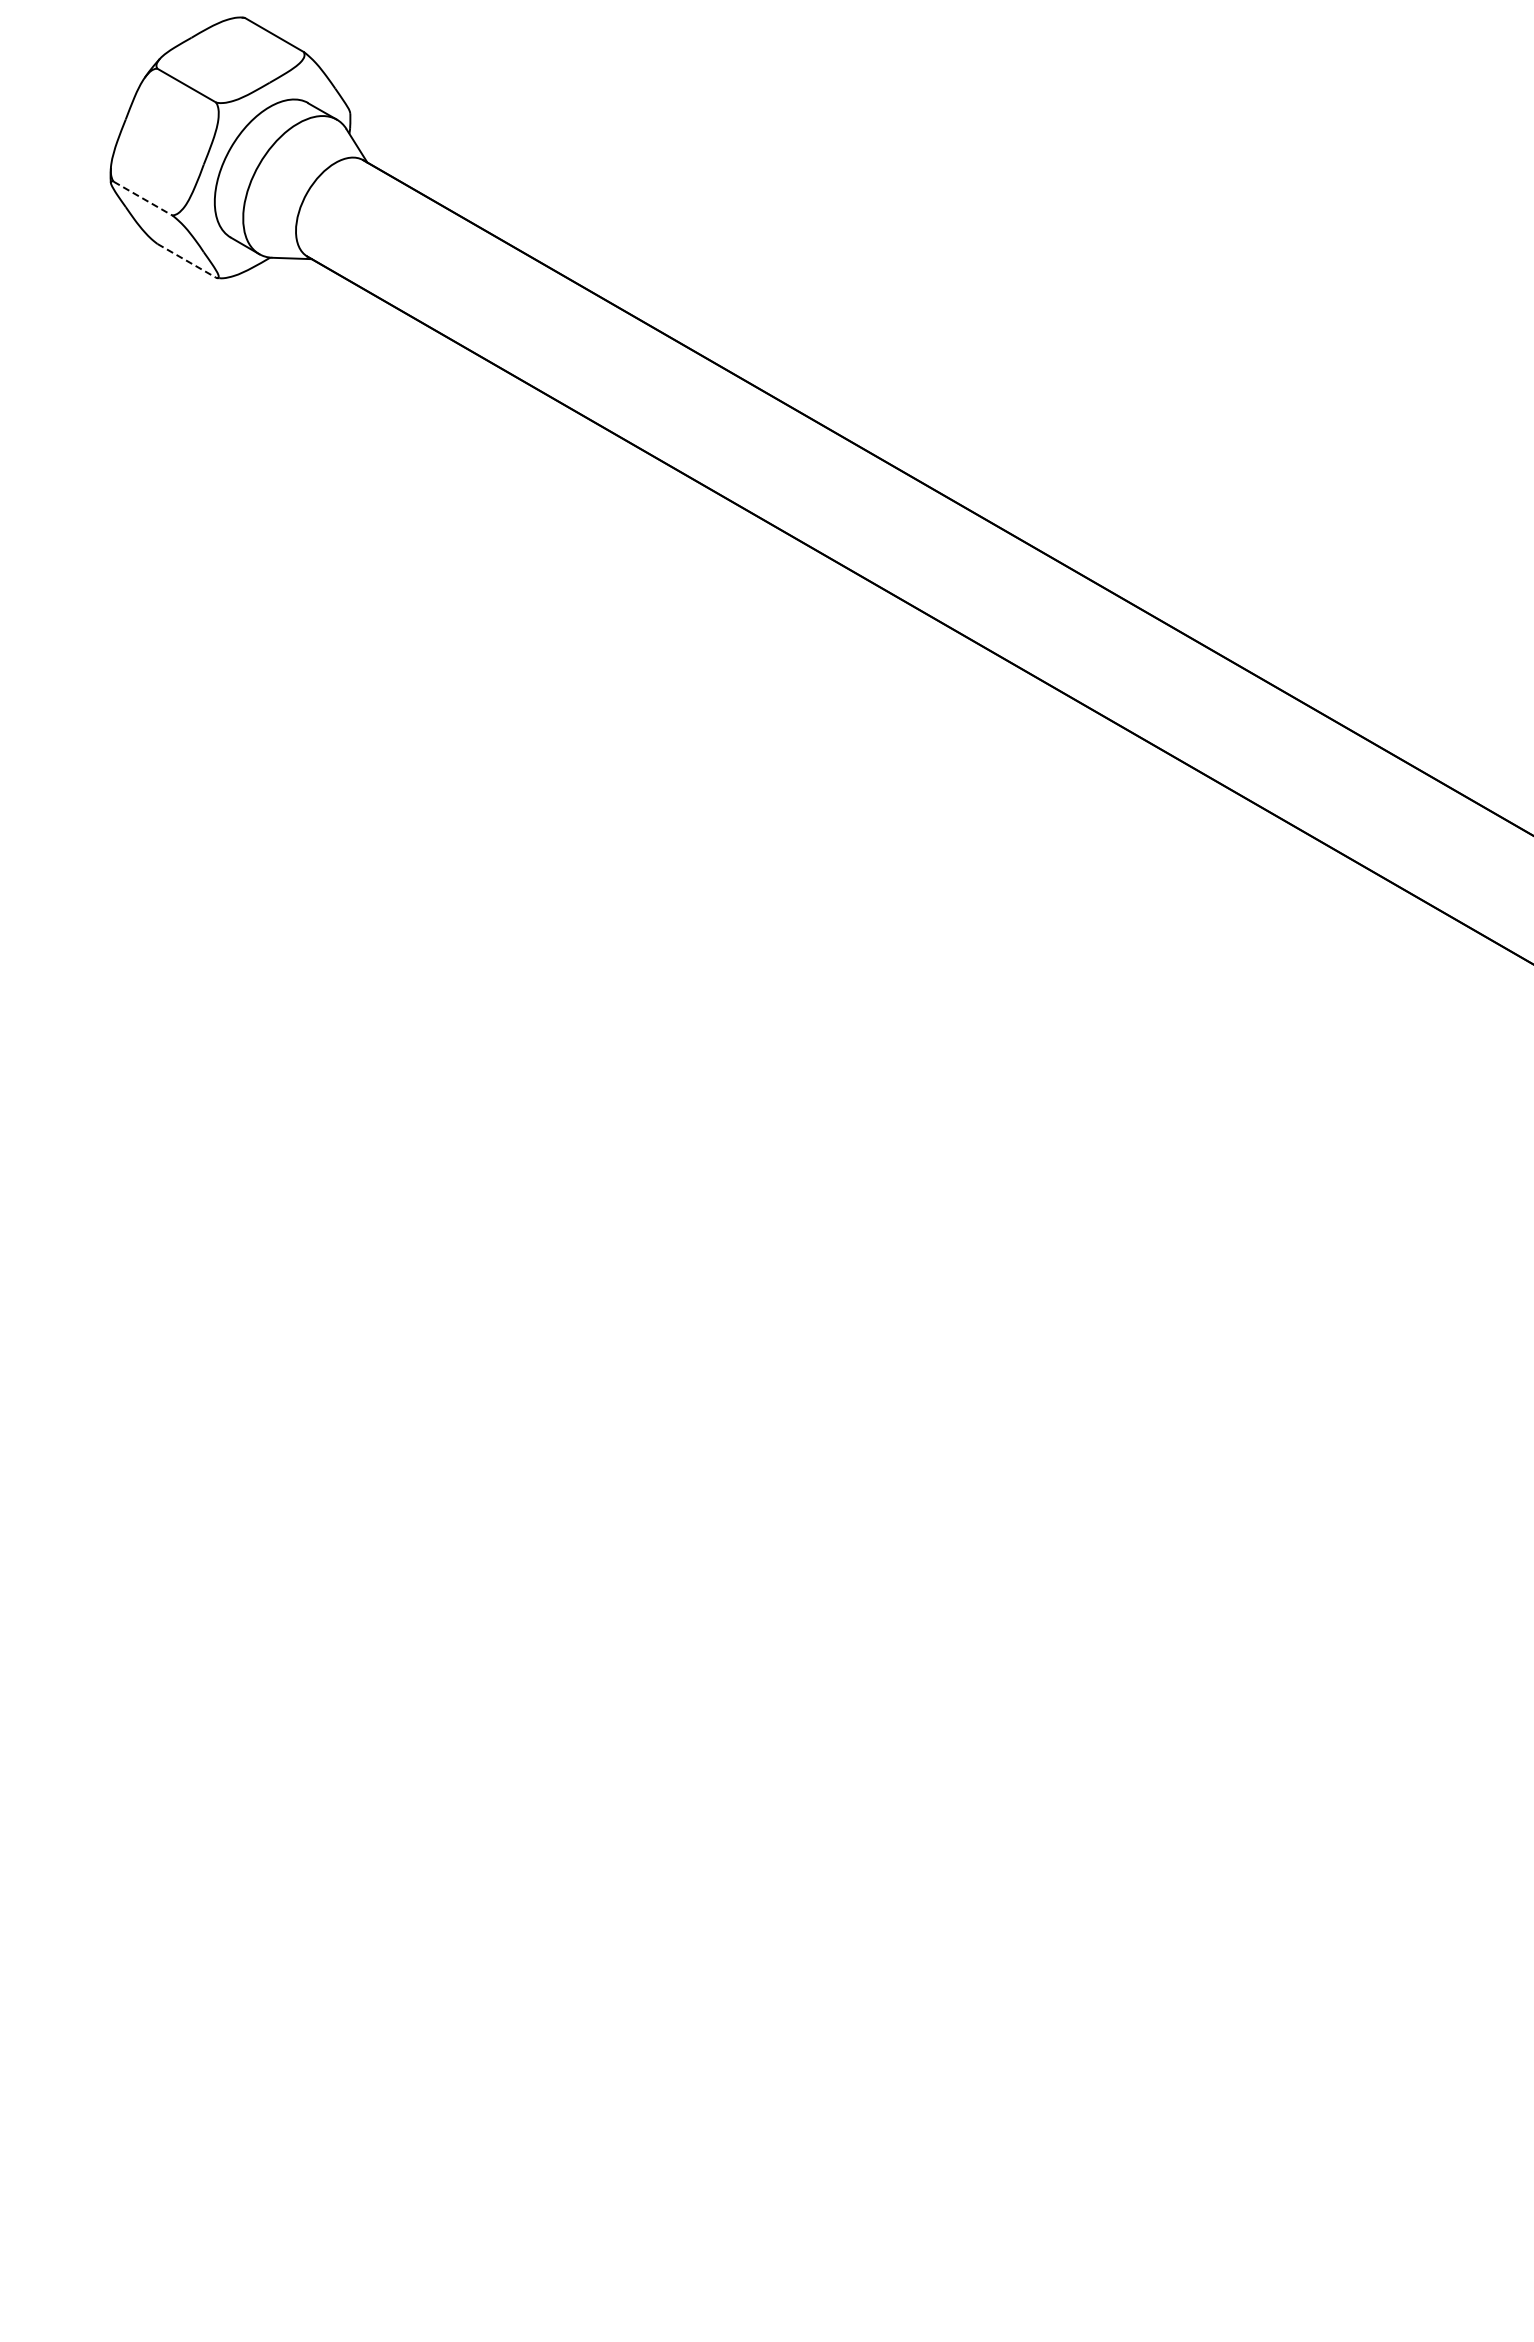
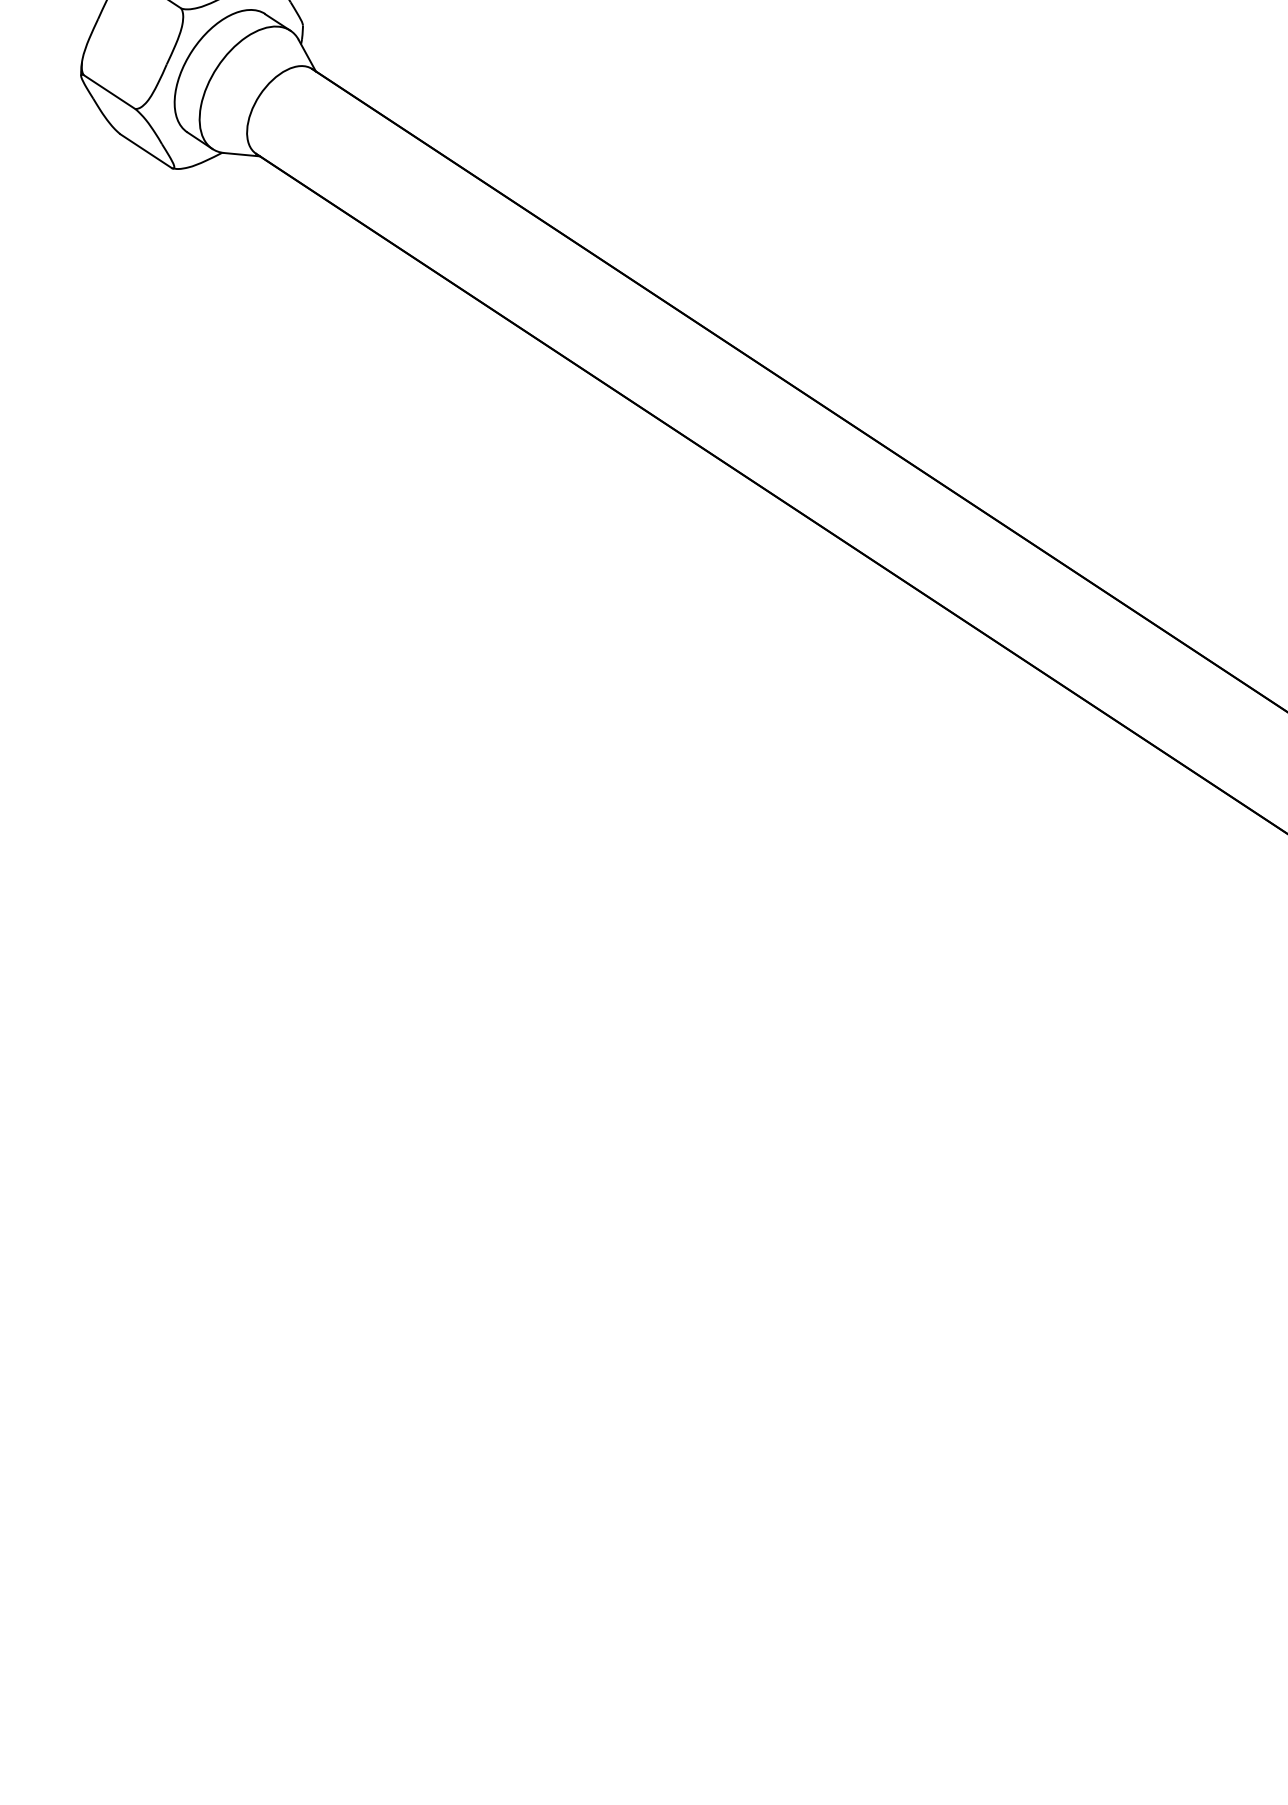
line: (142, 198) -> (109, 91), dashed -> solid
line: (186, 260) -> (145, 150), dashed -> solid

